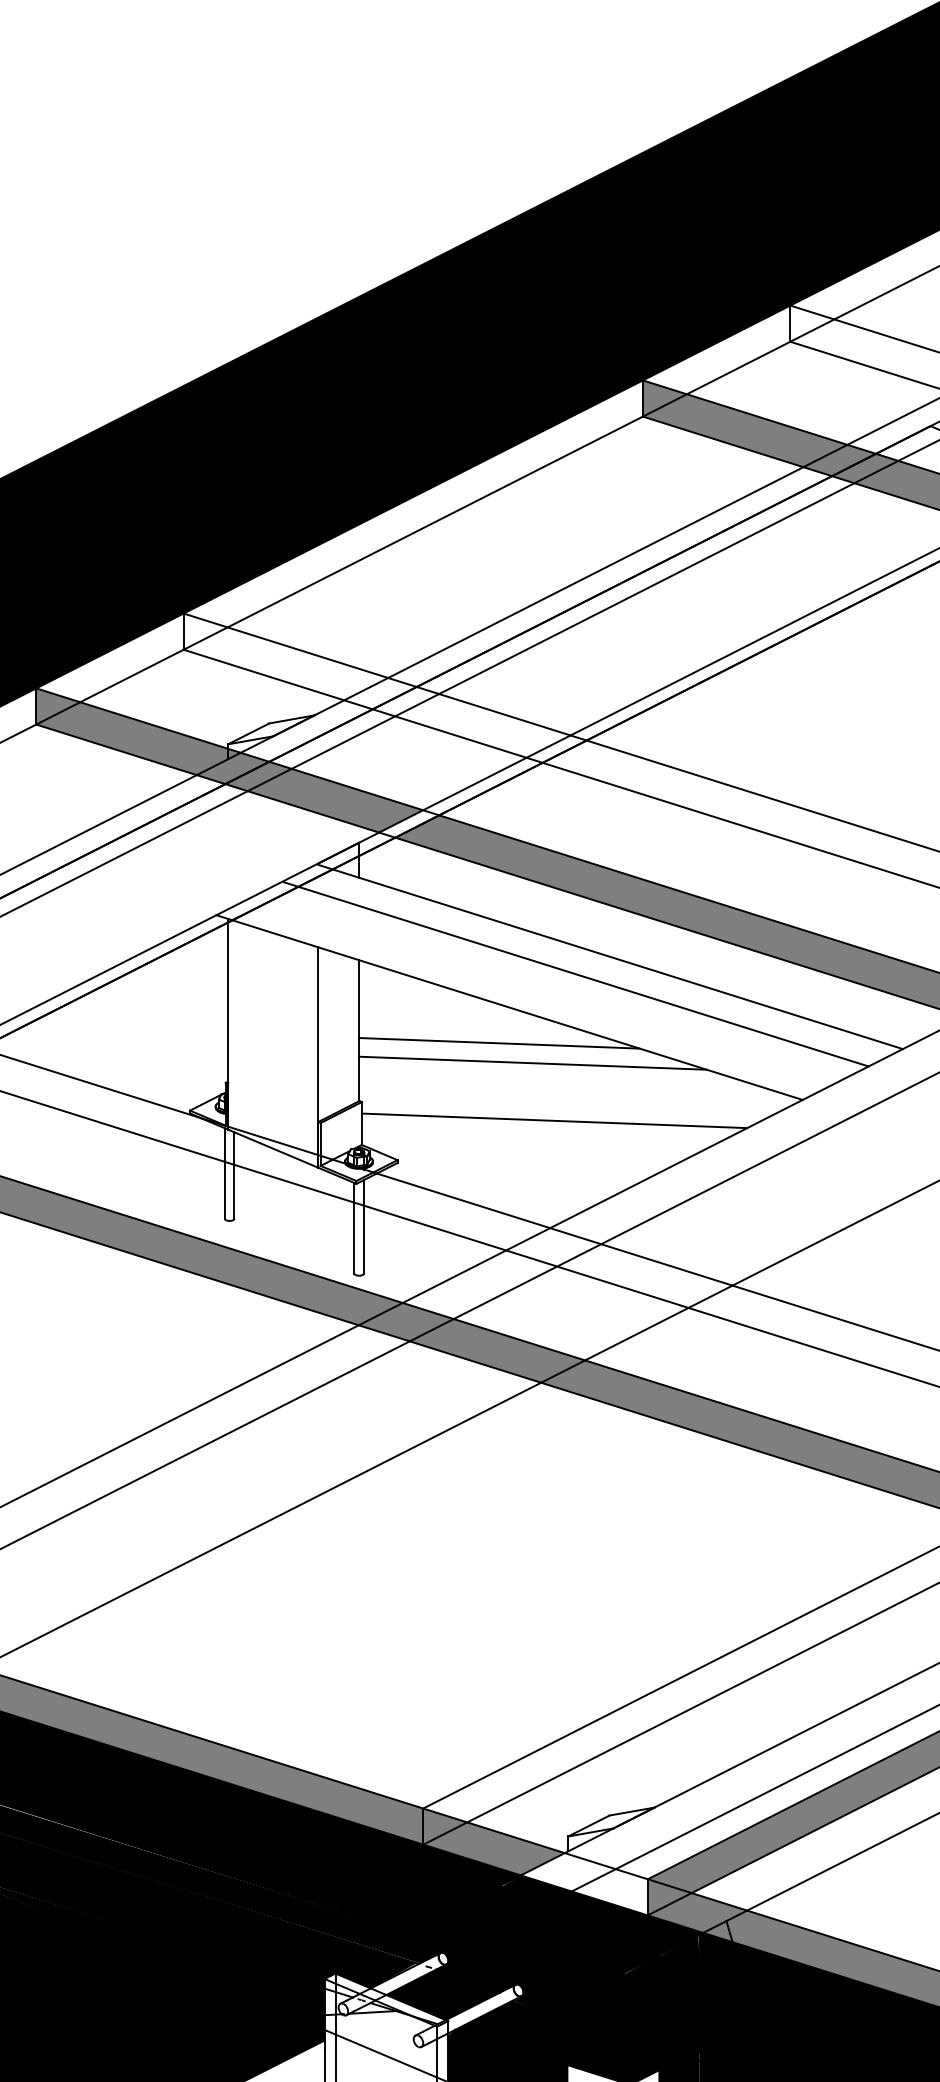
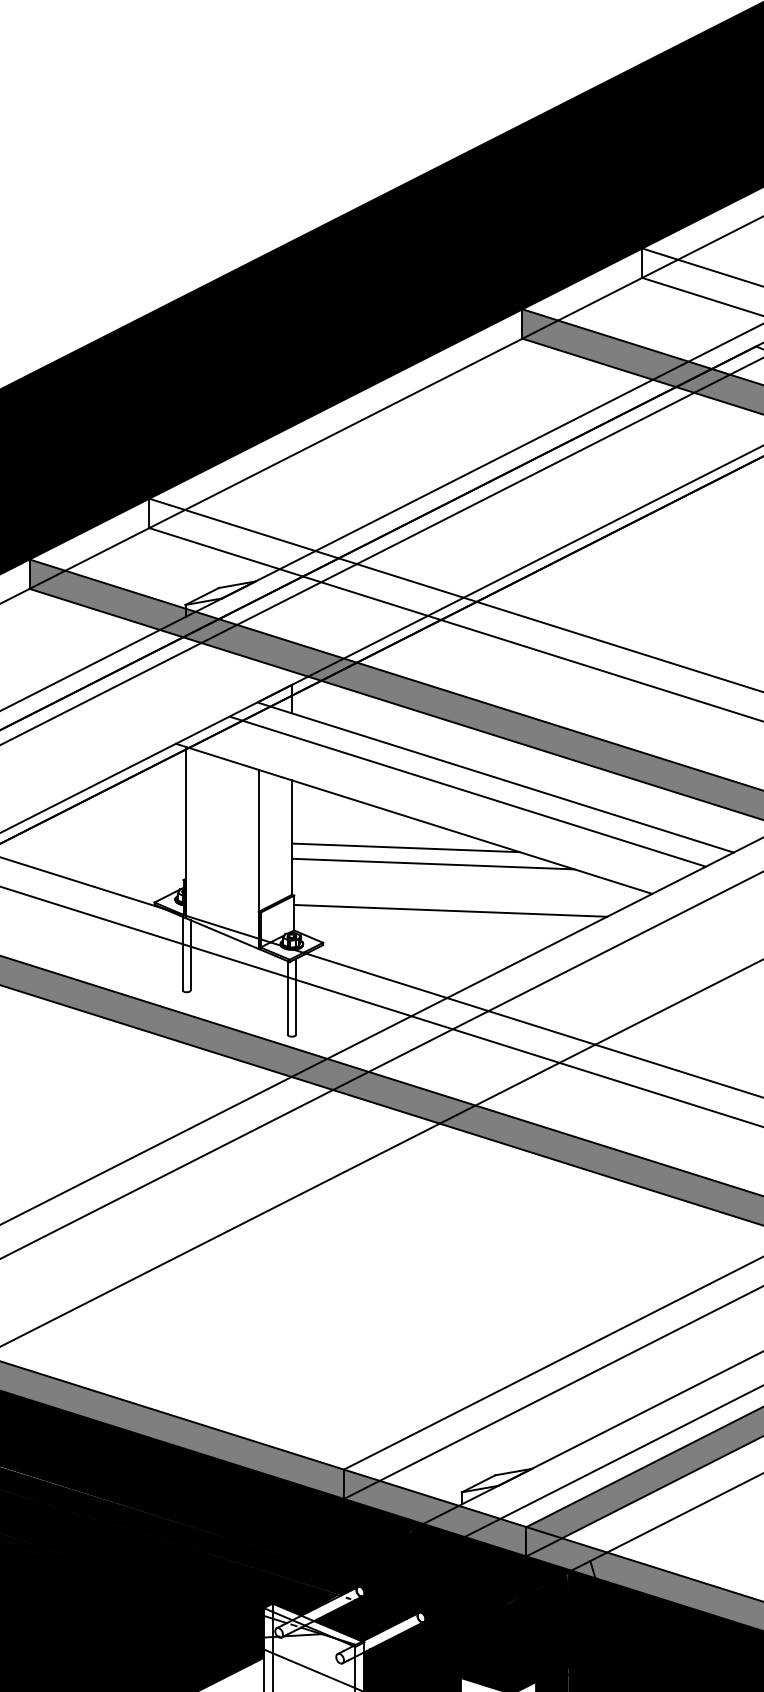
fill: (409, 823) -> (332, 669), added
fill: (583, 1883) -> (474, 1530), added

